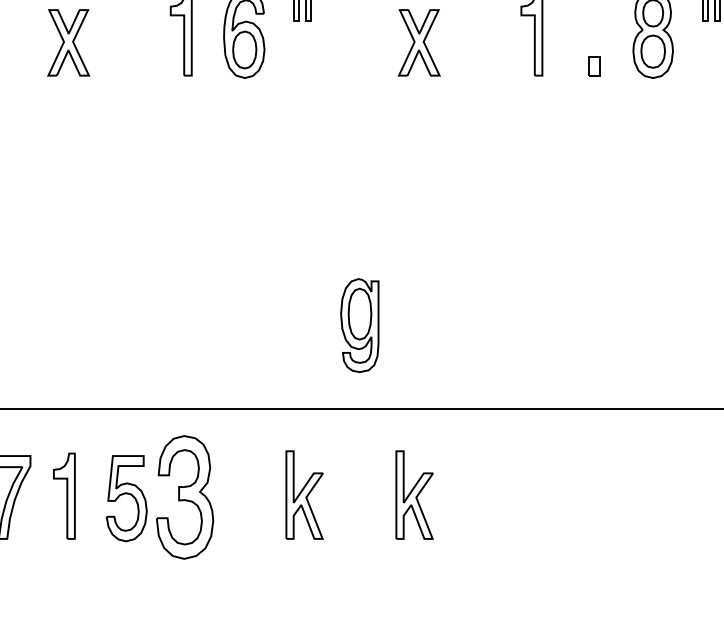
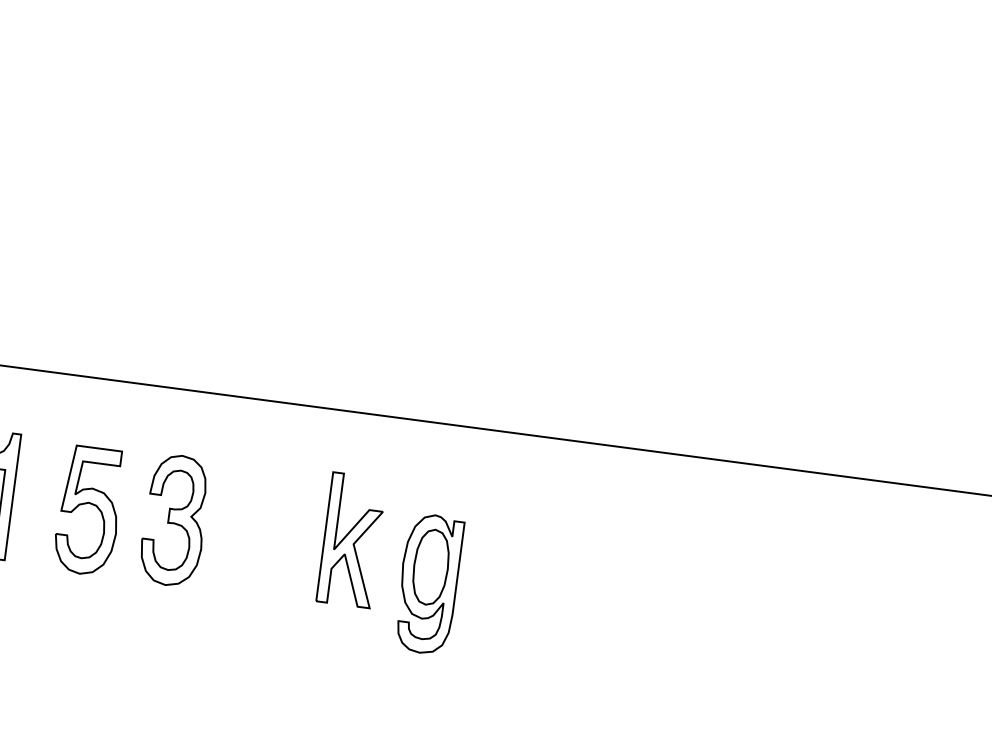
part: (359, 325) -> (428, 583), moved
part: (414, 494) -> (513, 560), removed
part: (184, 497) -> (174, 520), size x0.71

